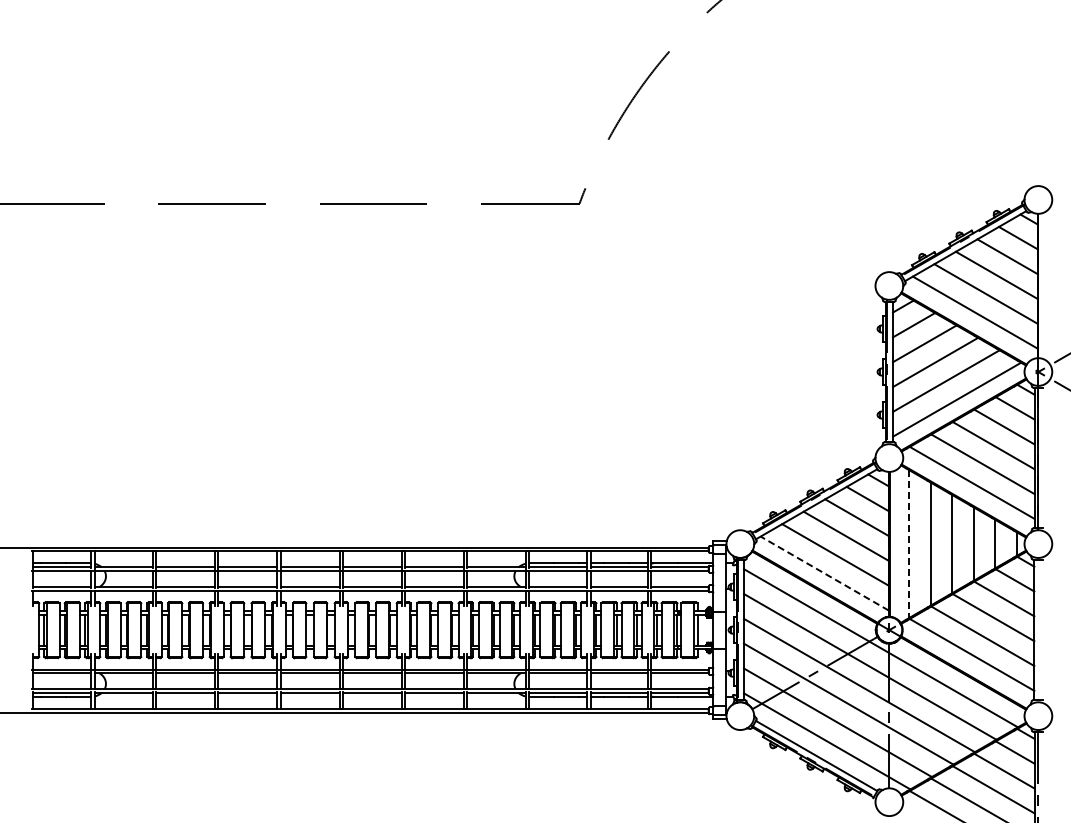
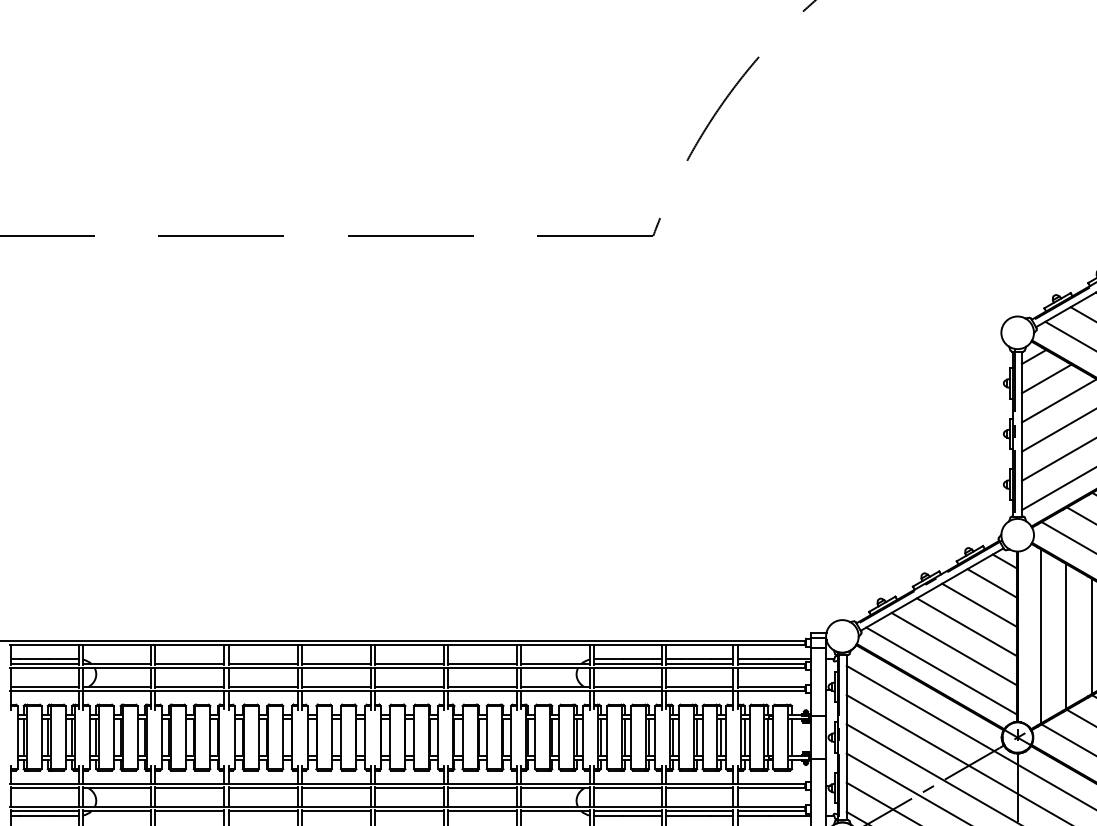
line: (909, 544) -> (1041, 636), dashed -> solid
line: (824, 573) -> (941, 670), dashed -> solid

